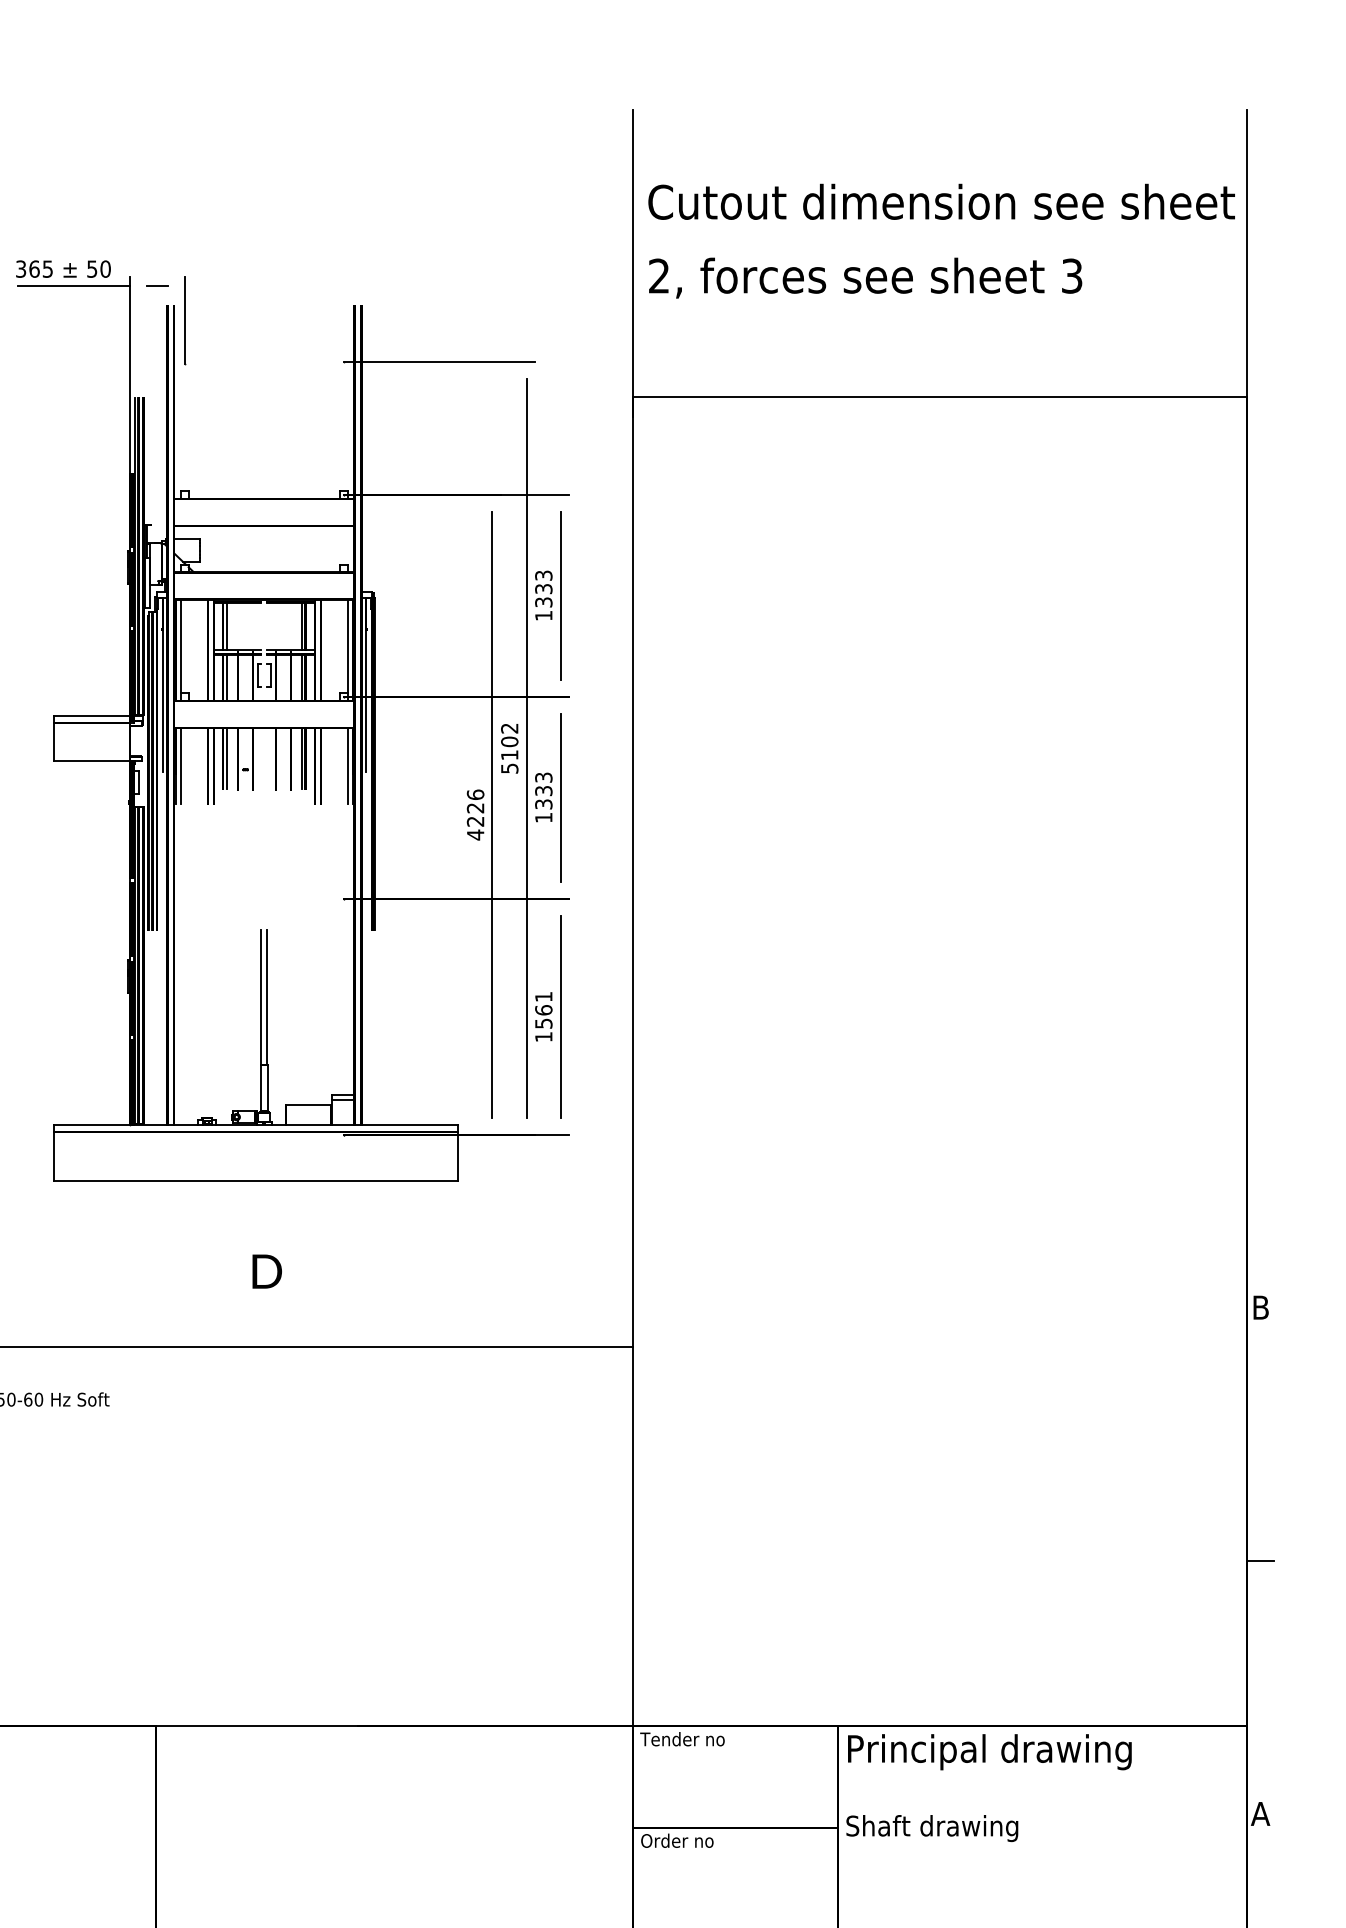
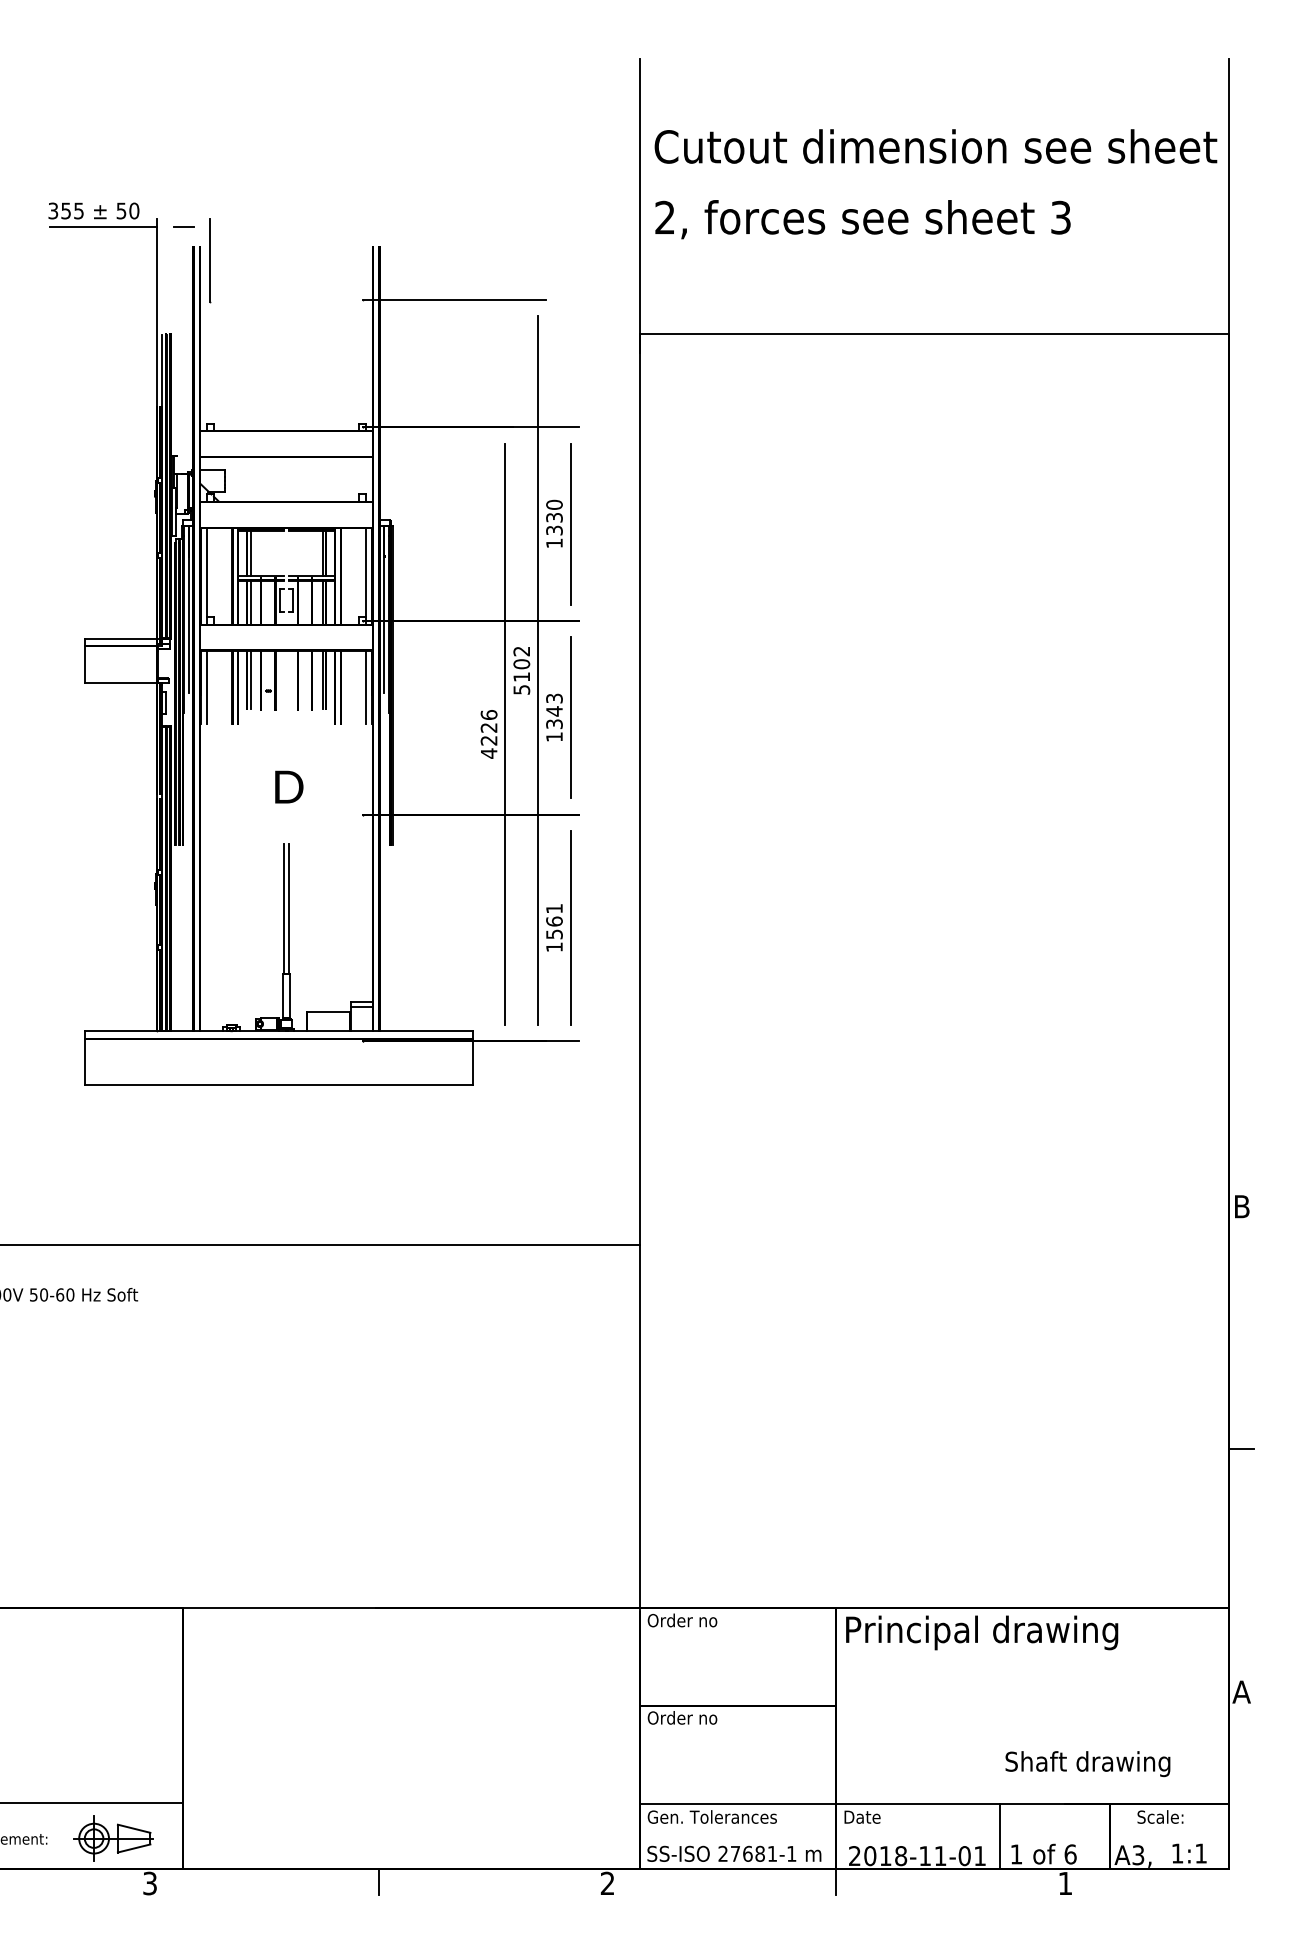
text: (34, 268) -> (66, 210), 365 -> 355
text: (543, 575) -> (554, 504), 1333 -> 1330
text: (543, 791) -> (554, 711), 1333 -> 1343
text: (267, 1270) -> (289, 786), moved
text: (681, 1739) -> (686, 1620), Tender no -> Order no
text: (931, 1828) -> (1087, 1764), moved

